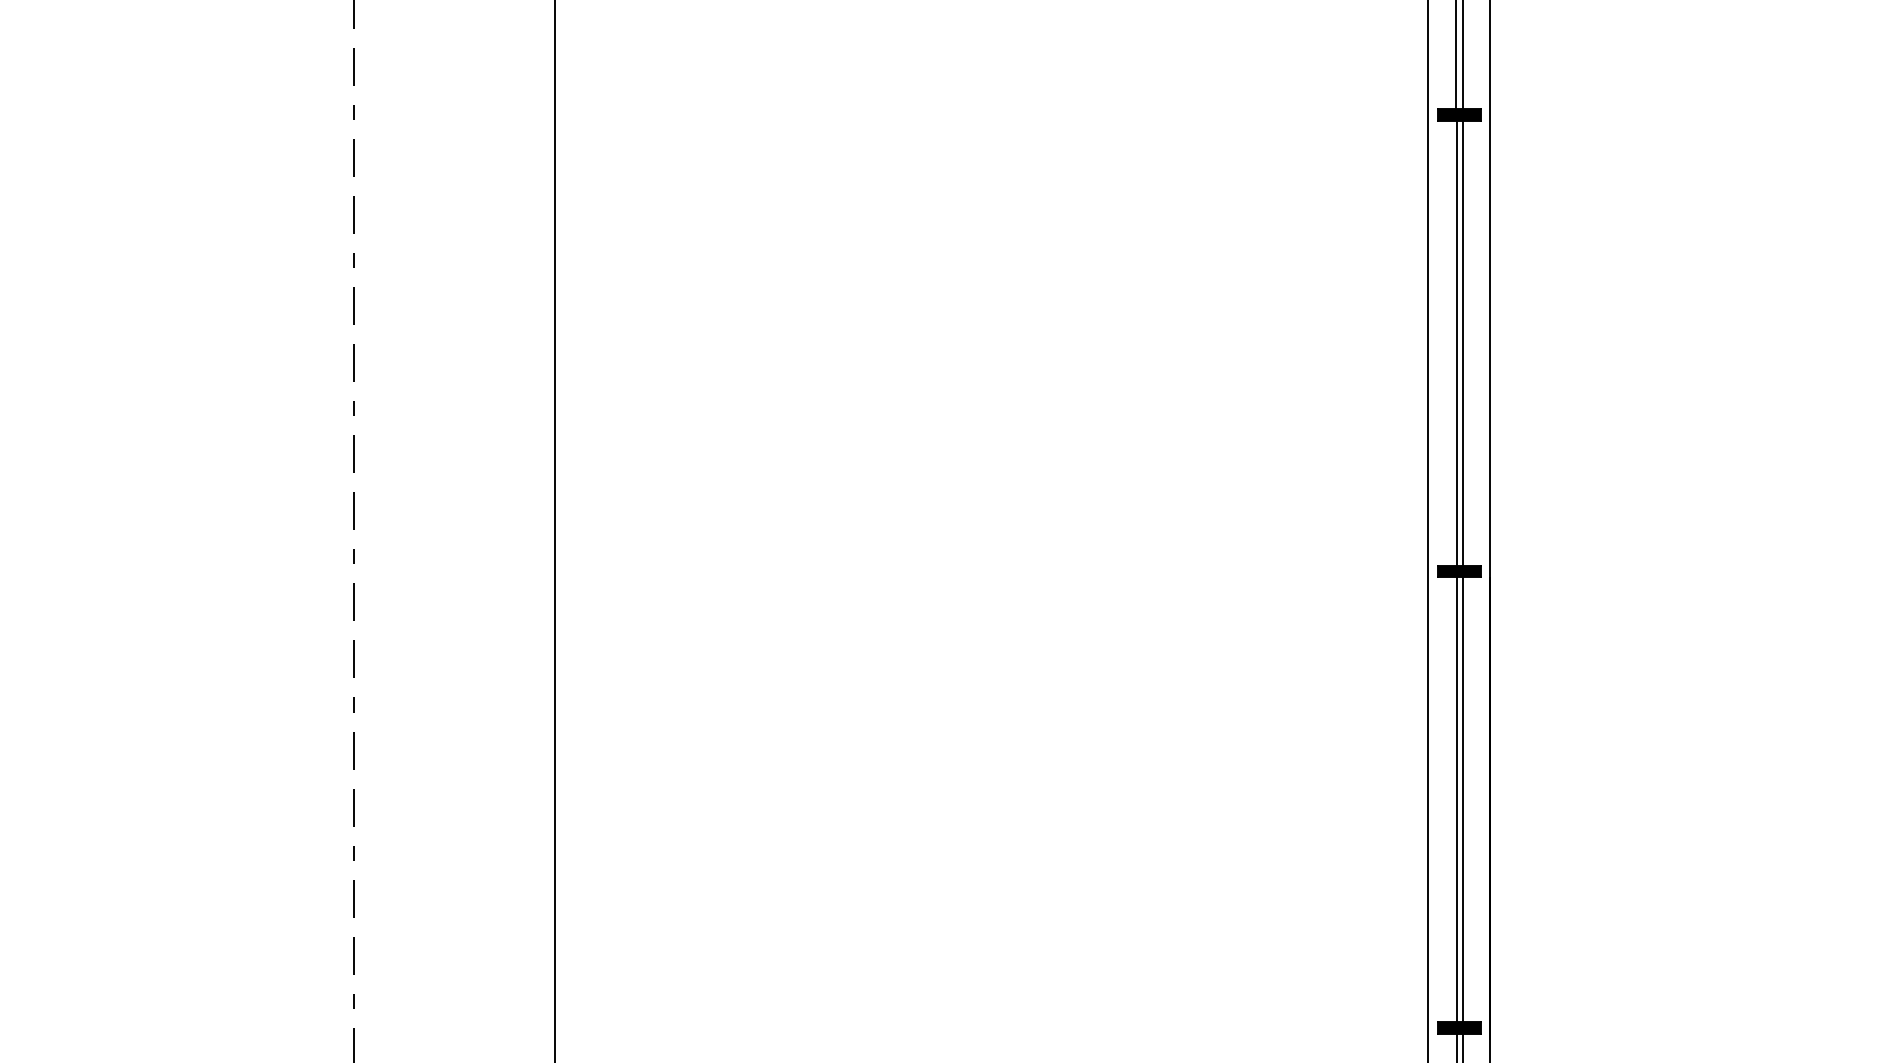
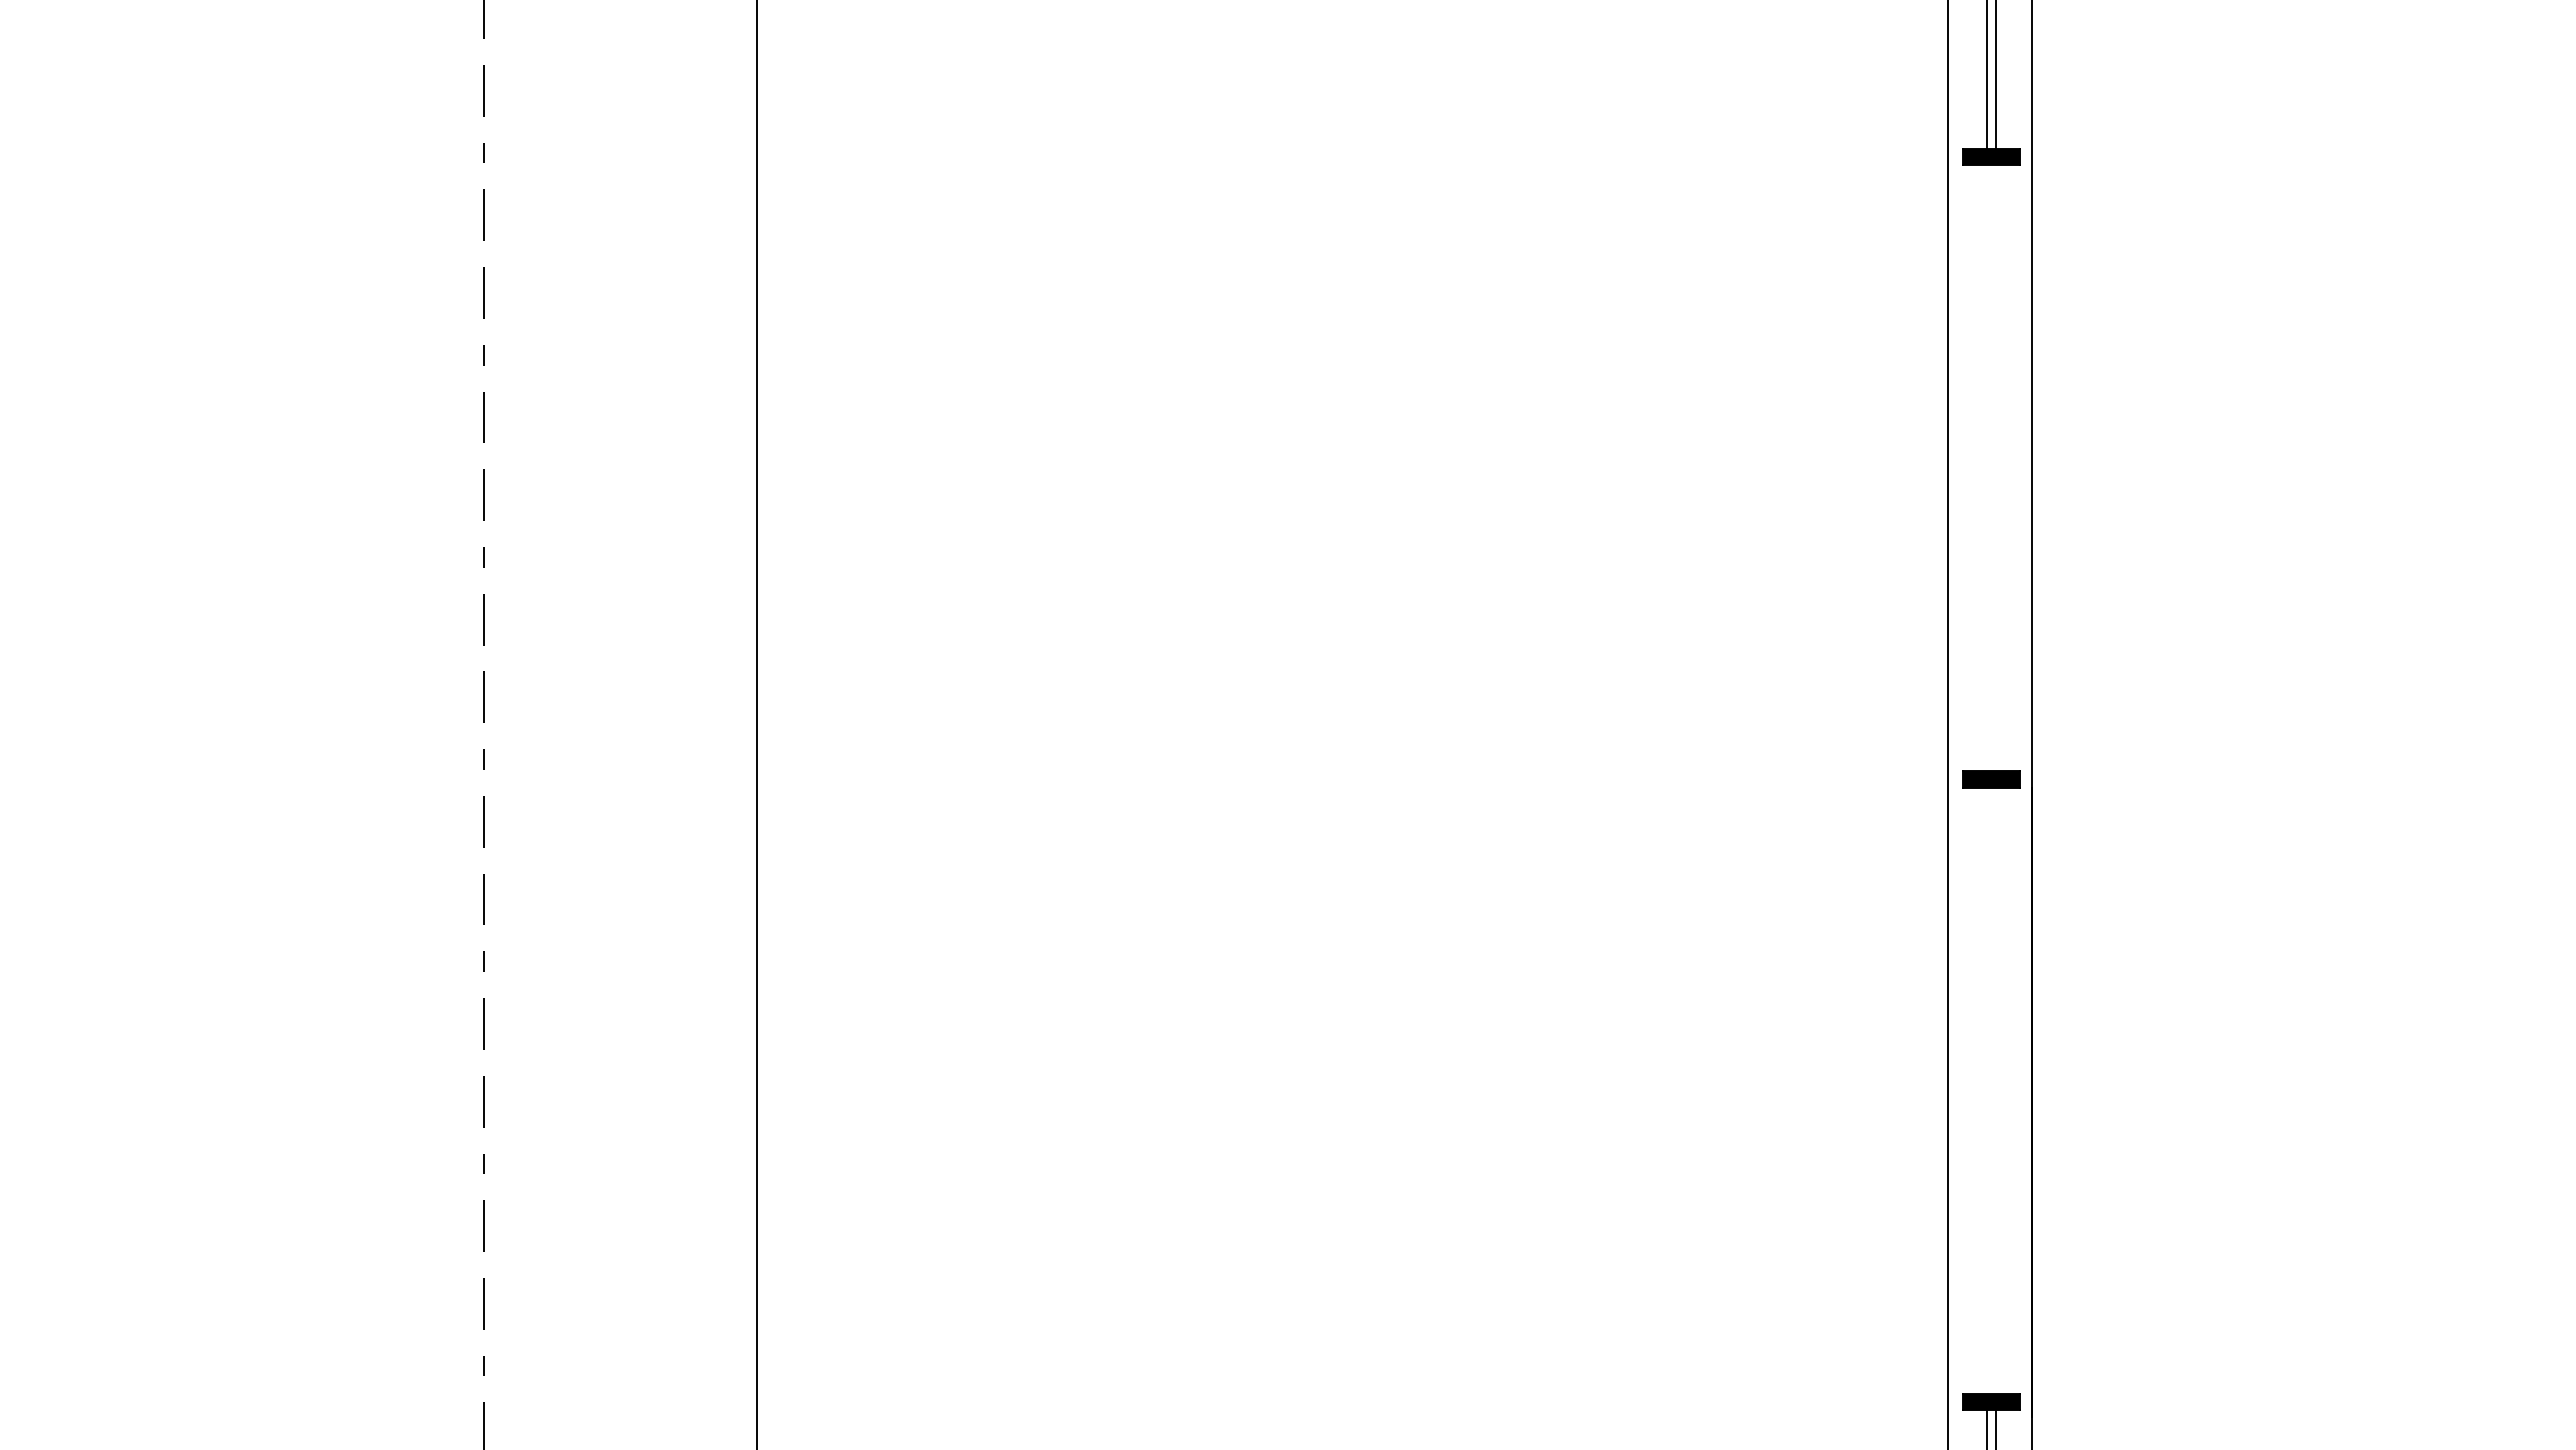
line: (1456, 342) -> (1987, 467), removed
line: (1463, 342) -> (1996, 467), removed
line: (1456, 799) -> (1987, 1090), removed
line: (1463, 799) -> (1996, 1090), removed

